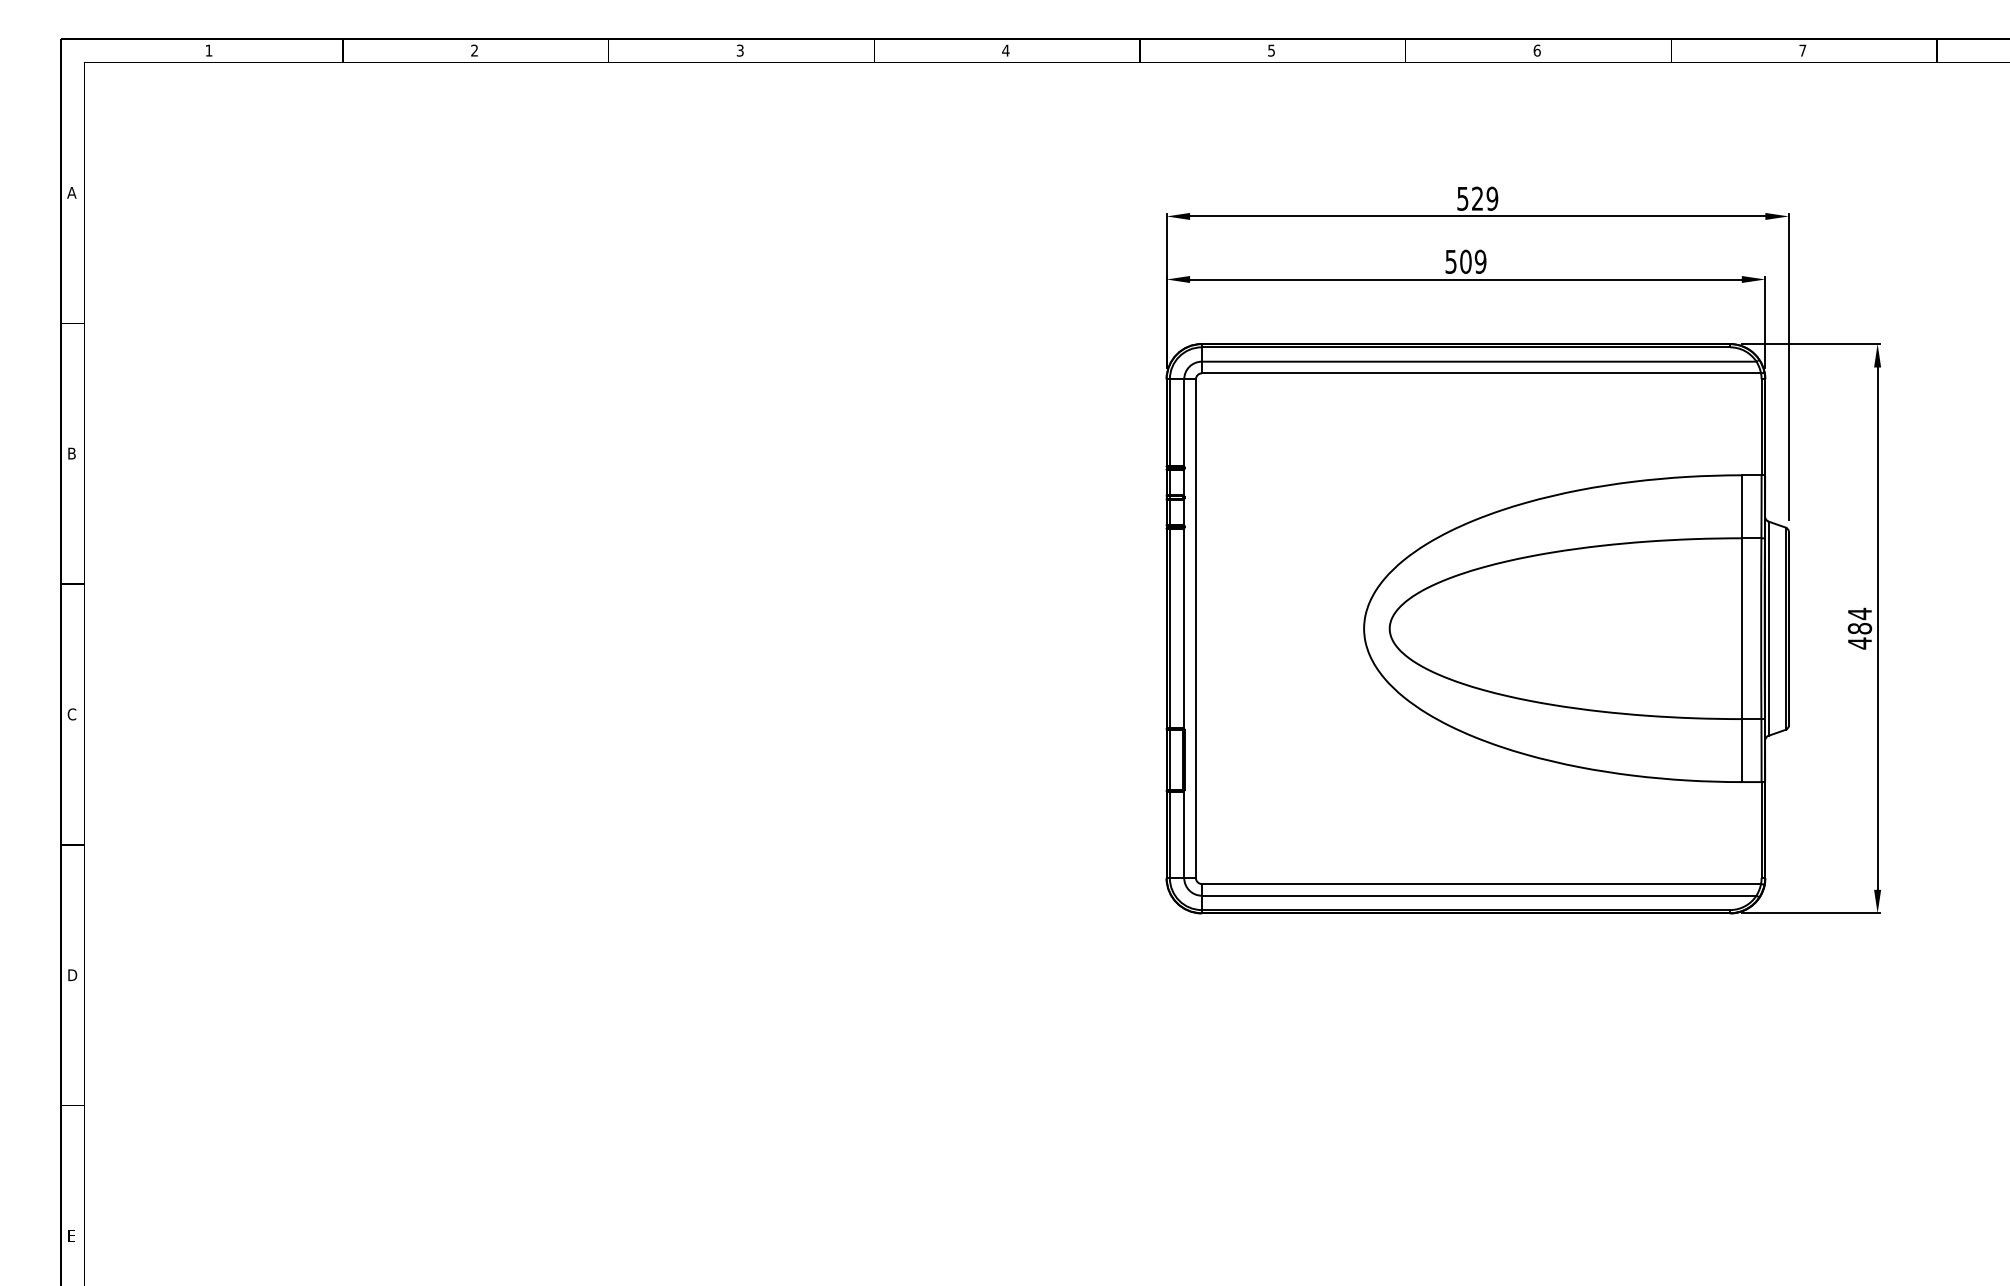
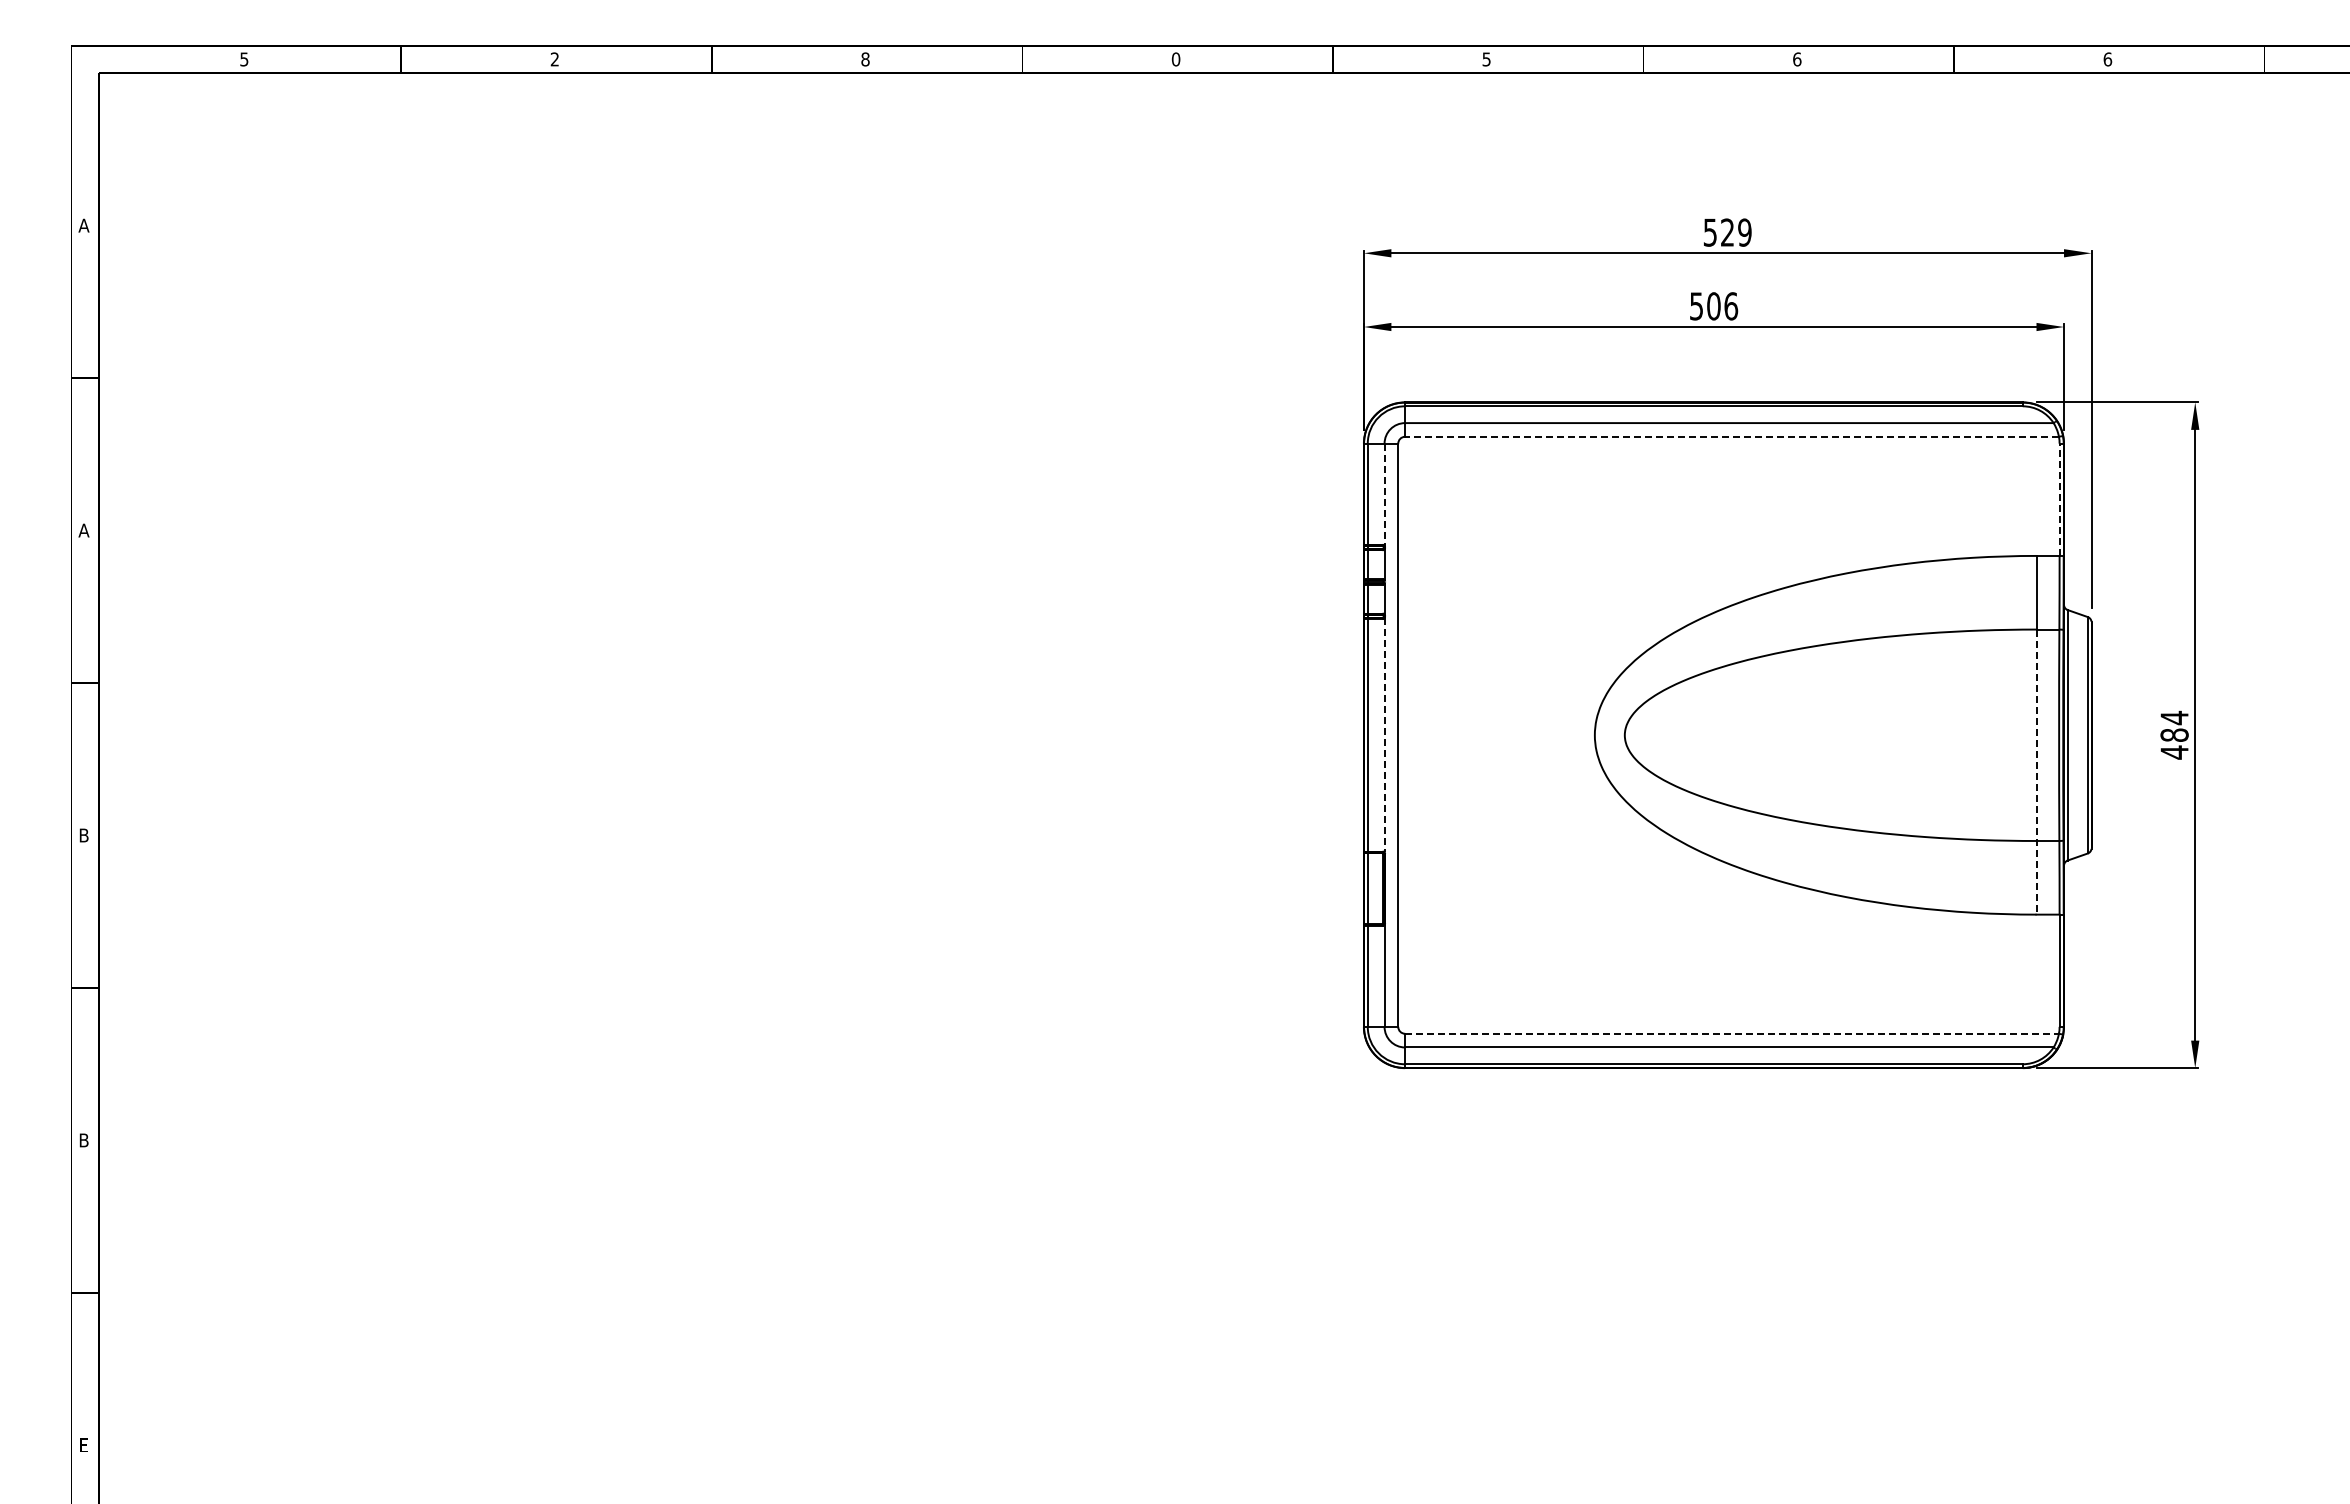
text: (209, 50) -> (244, 59), 1 -> 5
text: (740, 50) -> (865, 59), 3 -> 8
text: (1005, 50) -> (1175, 59), 4 -> 0
text: (1802, 50) -> (2107, 59), 7 -> 6
text: (1480, 261) -> (1731, 306), 509 -> 506
line: (1481, 373) -> (1732, 436), solid -> dashed
line: (1184, 422) -> (1384, 494), solid -> dashed
line: (1761, 427) -> (2059, 499), solid -> dashed
text: (71, 453) -> (83, 530), B -> A
line: (1184, 628) -> (1384, 735), solid -> dashed
line: (1741, 660) -> (2036, 772), solid -> dashed
text: (72, 714) -> (84, 835), C -> B
line: (1481, 883) -> (1732, 1033), solid -> dashed
text: (73, 975) -> (85, 1140), D -> B

